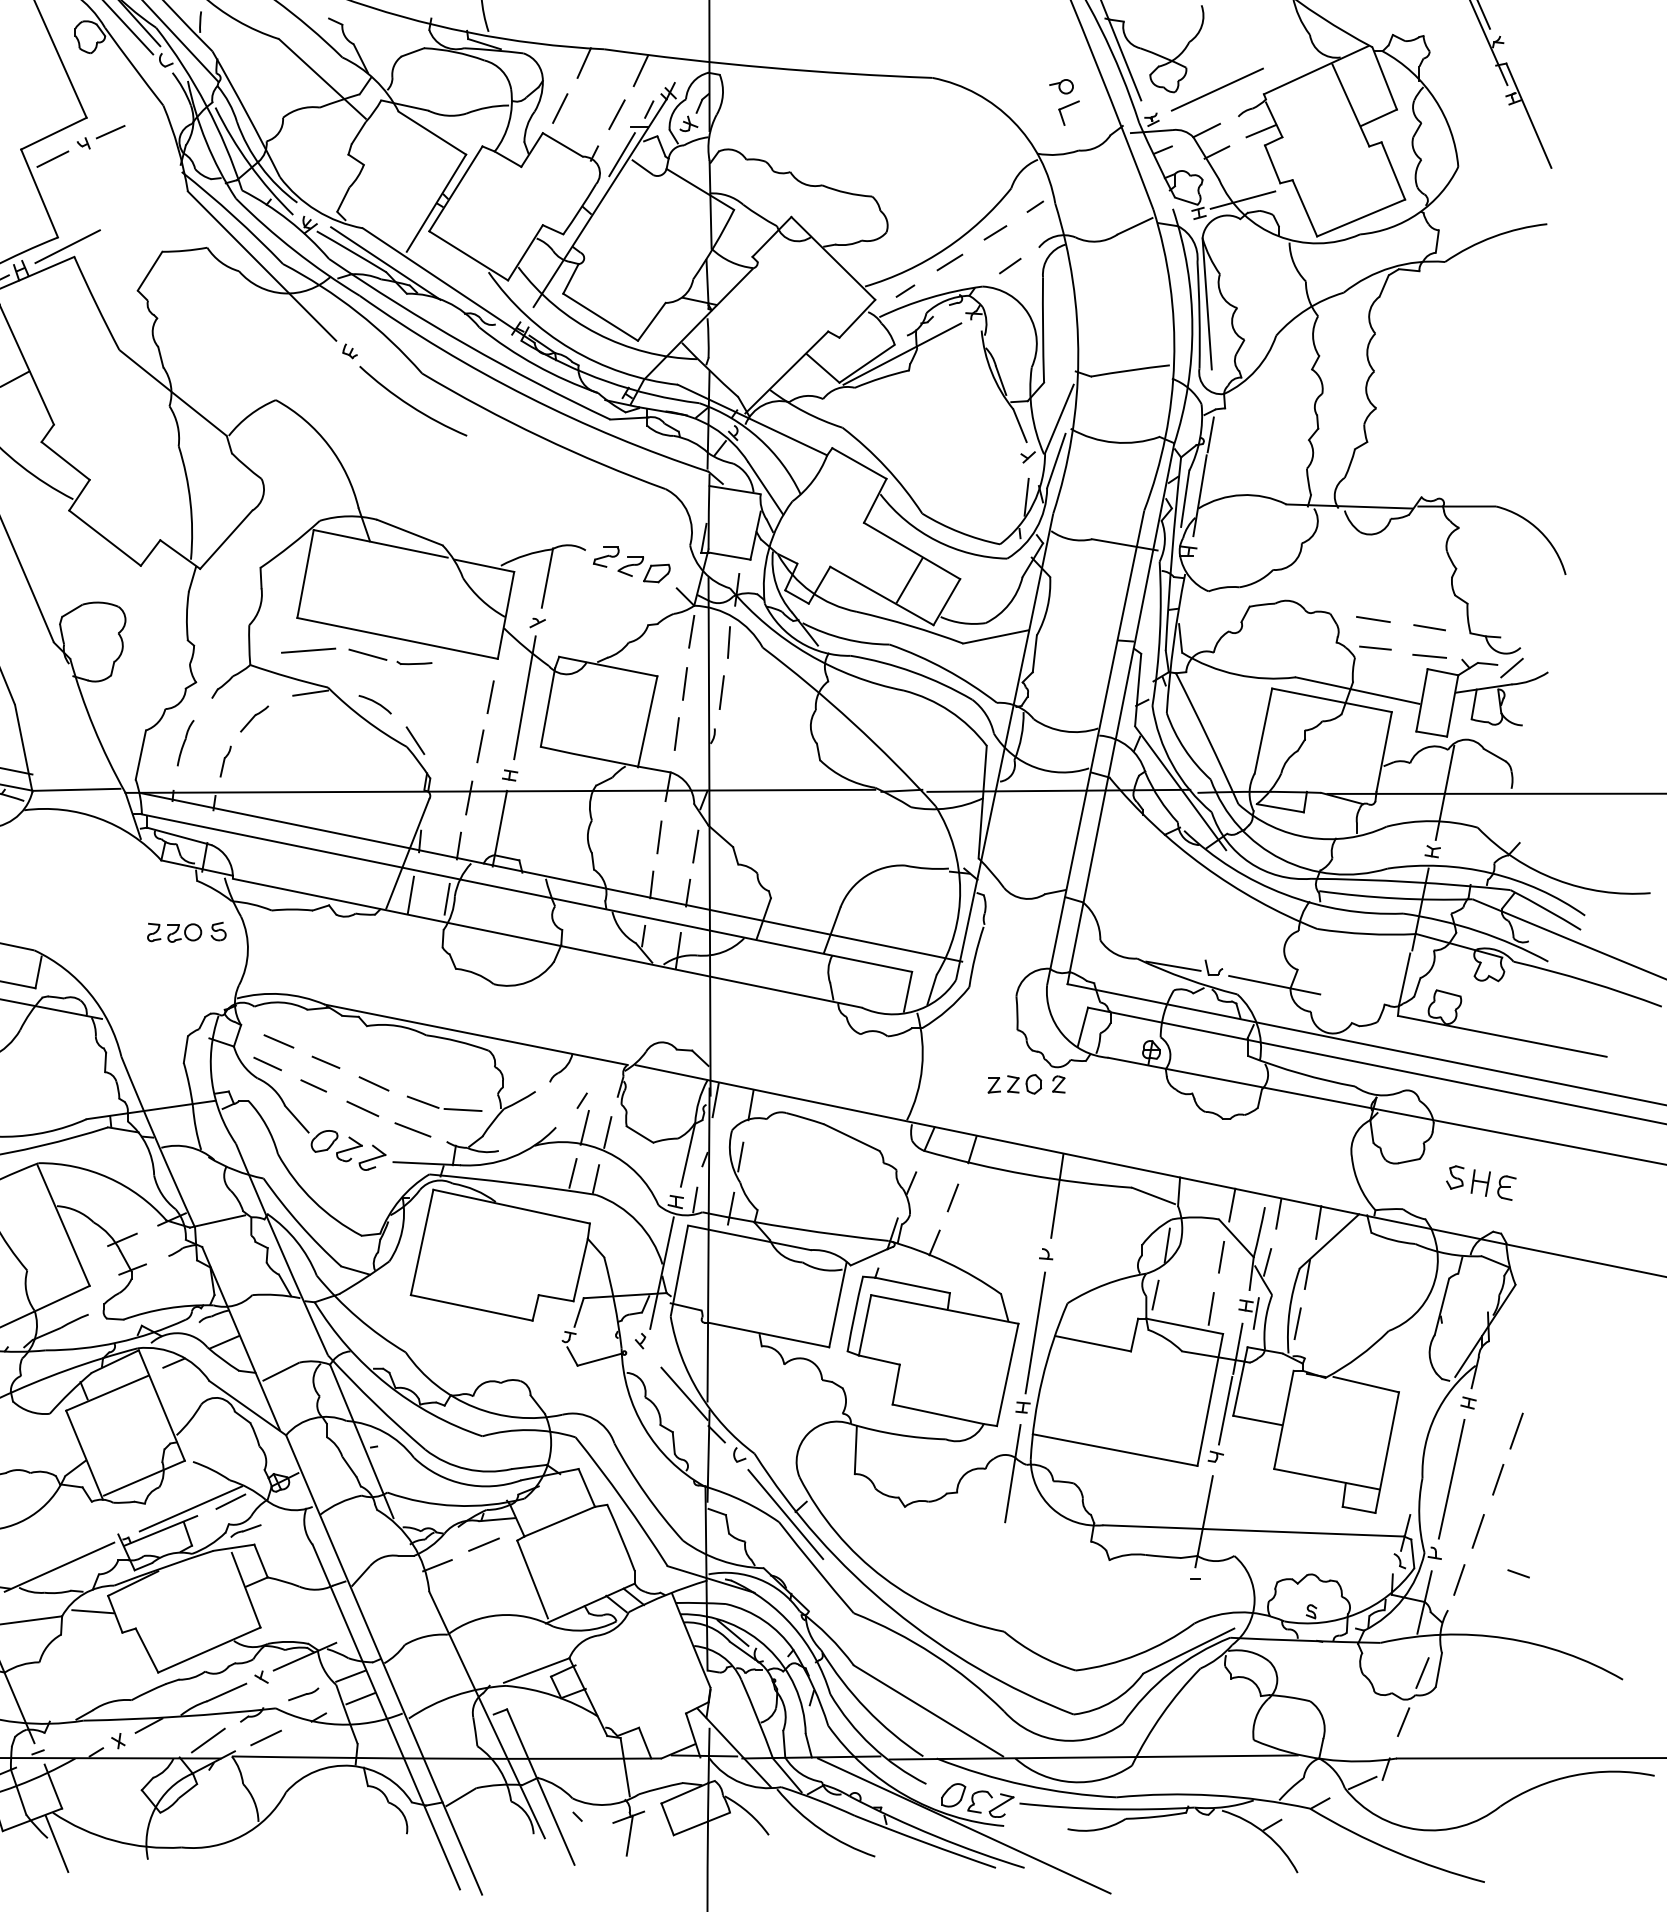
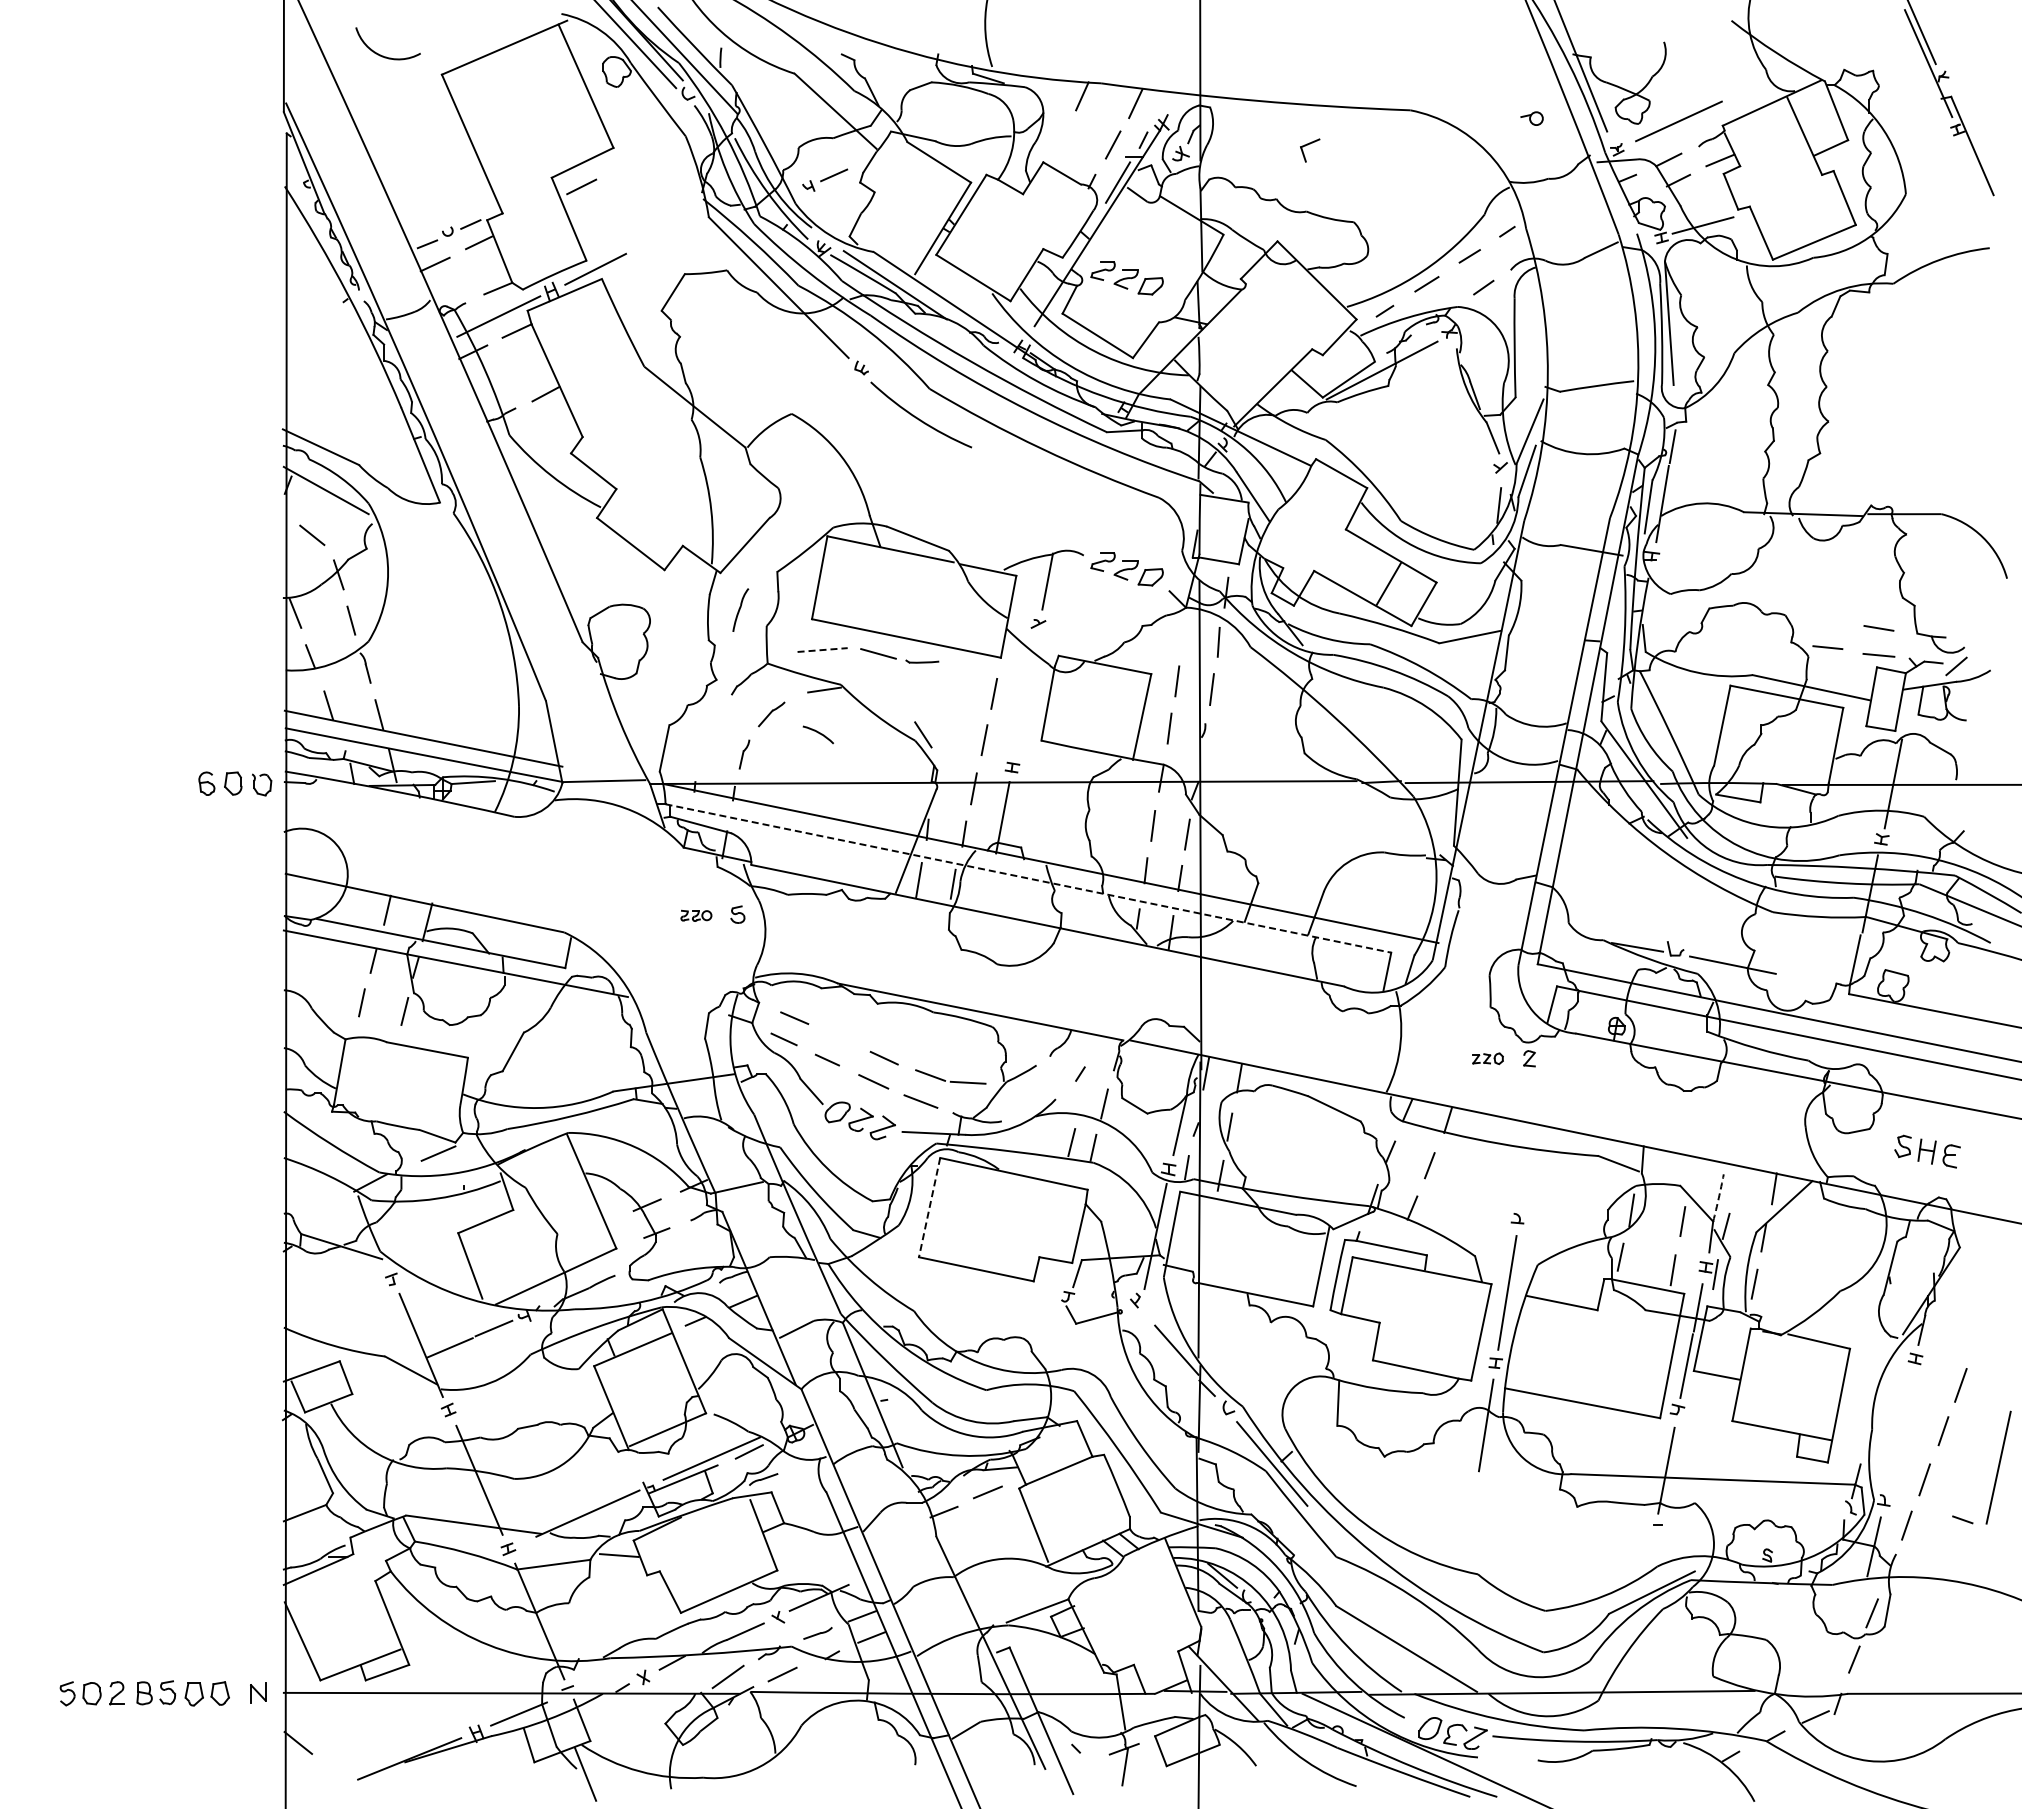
line: (560, 107) -> (1059, 138), removed
part: (1069, 113) -> (1310, 150), moved
part: (101, 136) -> (825, 179), moved
part: (631, 256) -> (1126, 278), added
line: (1372, 619) -> (1825, 620), removed
line: (691, 632) -> (1183, 632), removed
line: (309, 651) -> (823, 650), solid -> dashed
line: (524, 697) -> (1026, 694), removed
arc: (375, 703) -> (818, 733), moved
part: (185, 742) -> (740, 609), moved
line: (527, 893) -> (1028, 878), solid -> dashed
part: (174, 932) -> (696, 915), size x0.6
line: (325, 1061) -> (838, 1037), removed
part: (1014, 1084) -> (1487, 1058), size x0.6
line: (584, 1127) -> (1082, 1099), removed
line: (1056, 1195) -> (1527, 1163), removed
line: (1231, 1205) -> (1692, 1172), removed
line: (1278, 1213) -> (1736, 1180), removed
arc: (1259, 1232) -> (1718, 1198), solid -> dashed
line: (422, 1242) -> (929, 1207), solid -> dashed
line: (1451, 1479) -> (1998, 1467), moved

